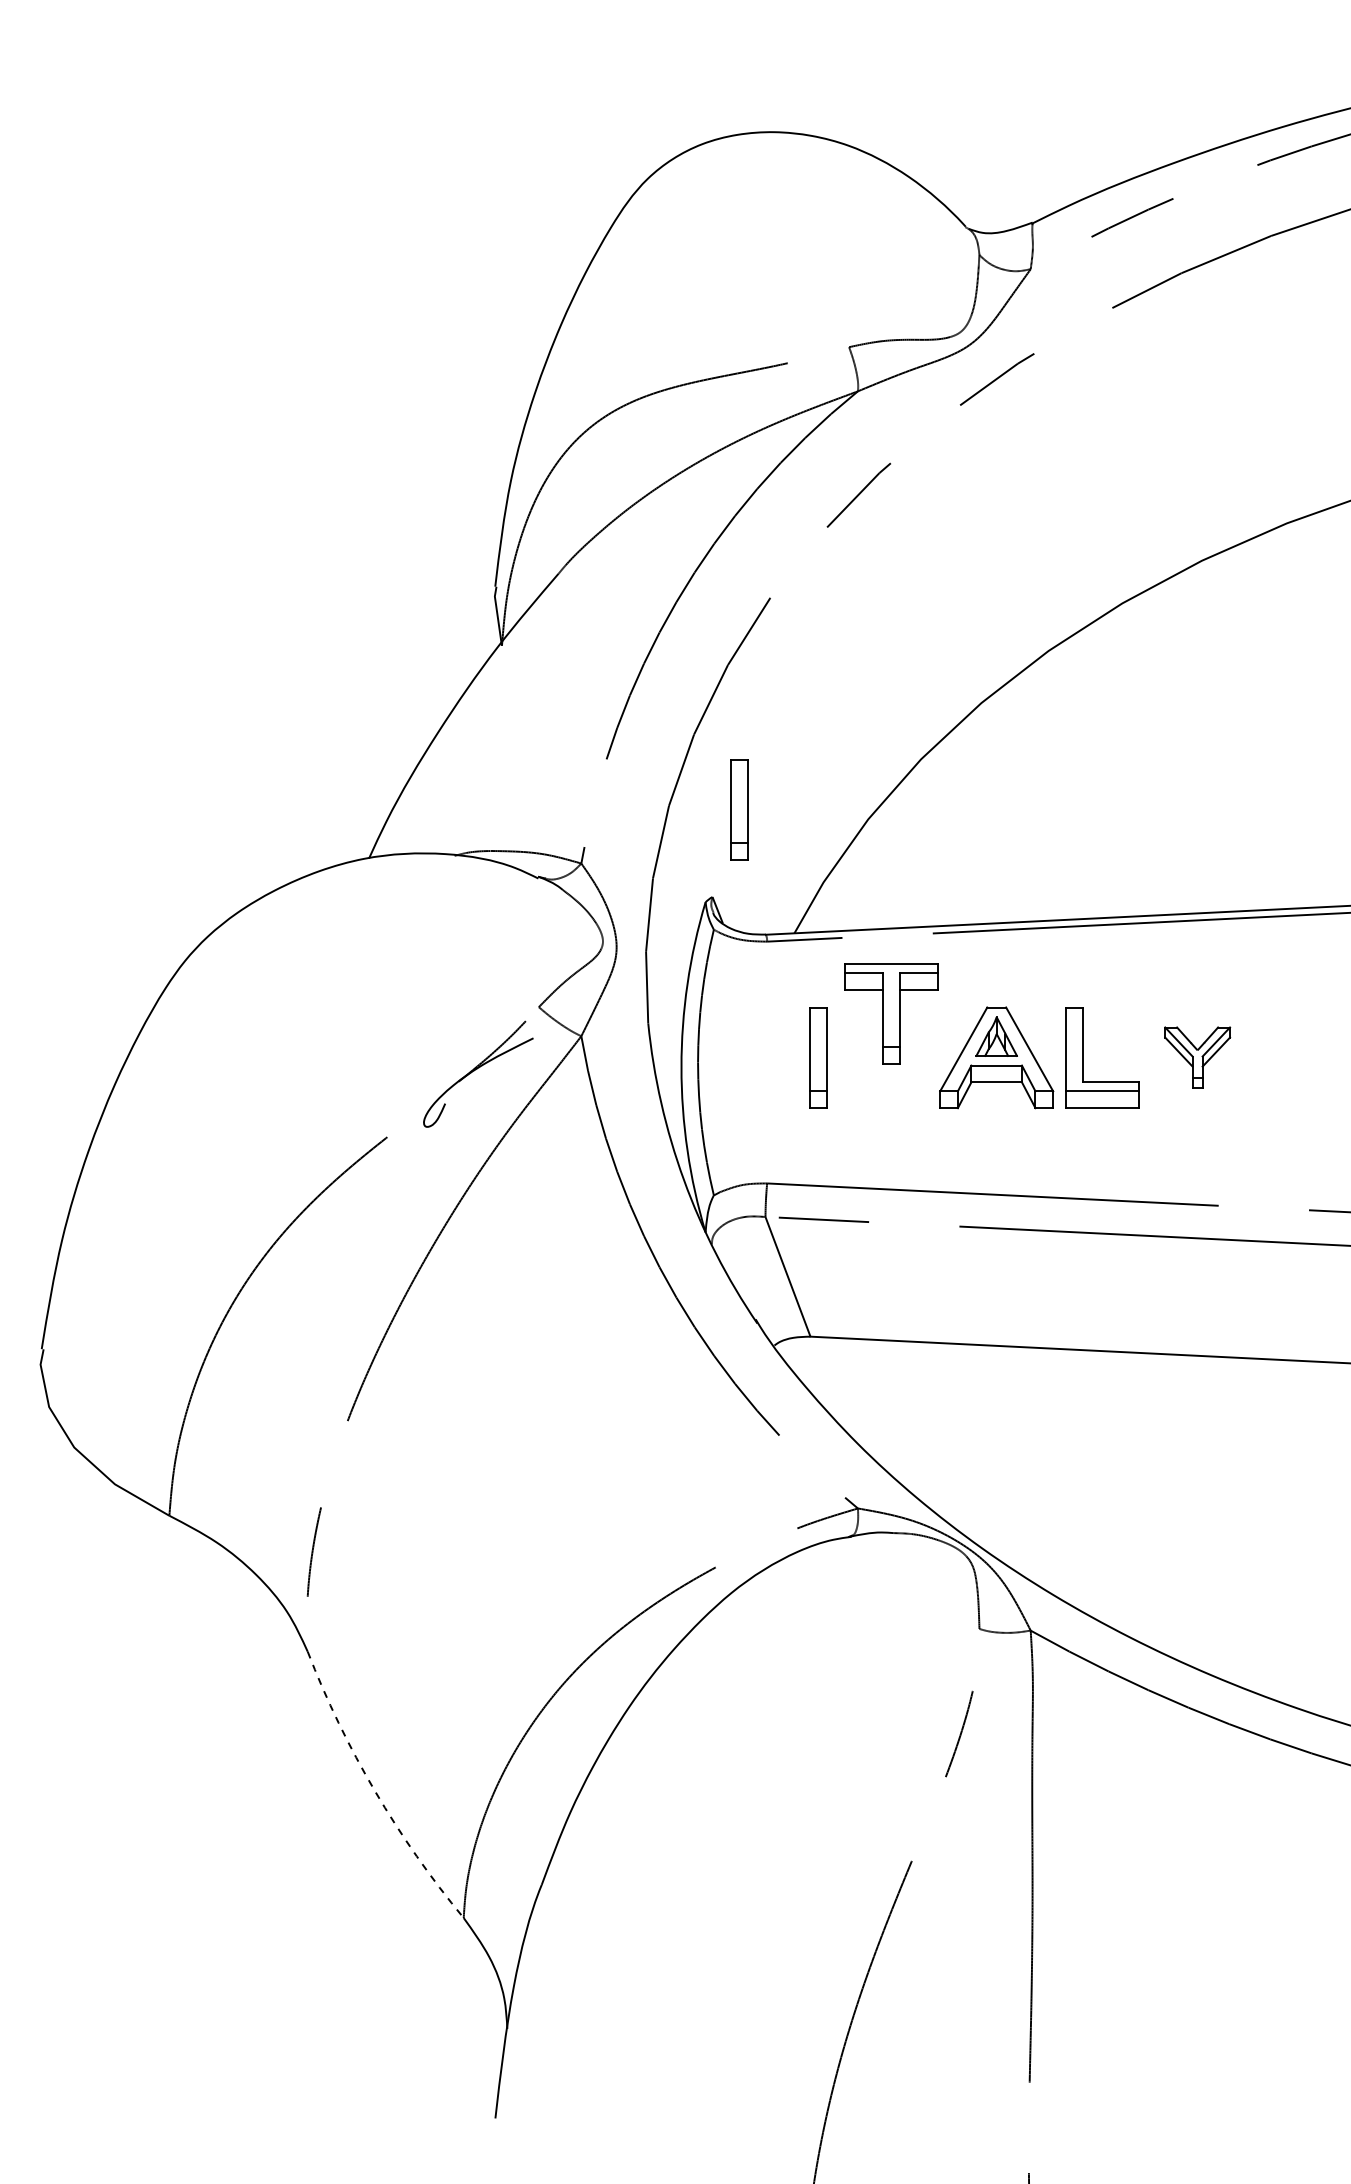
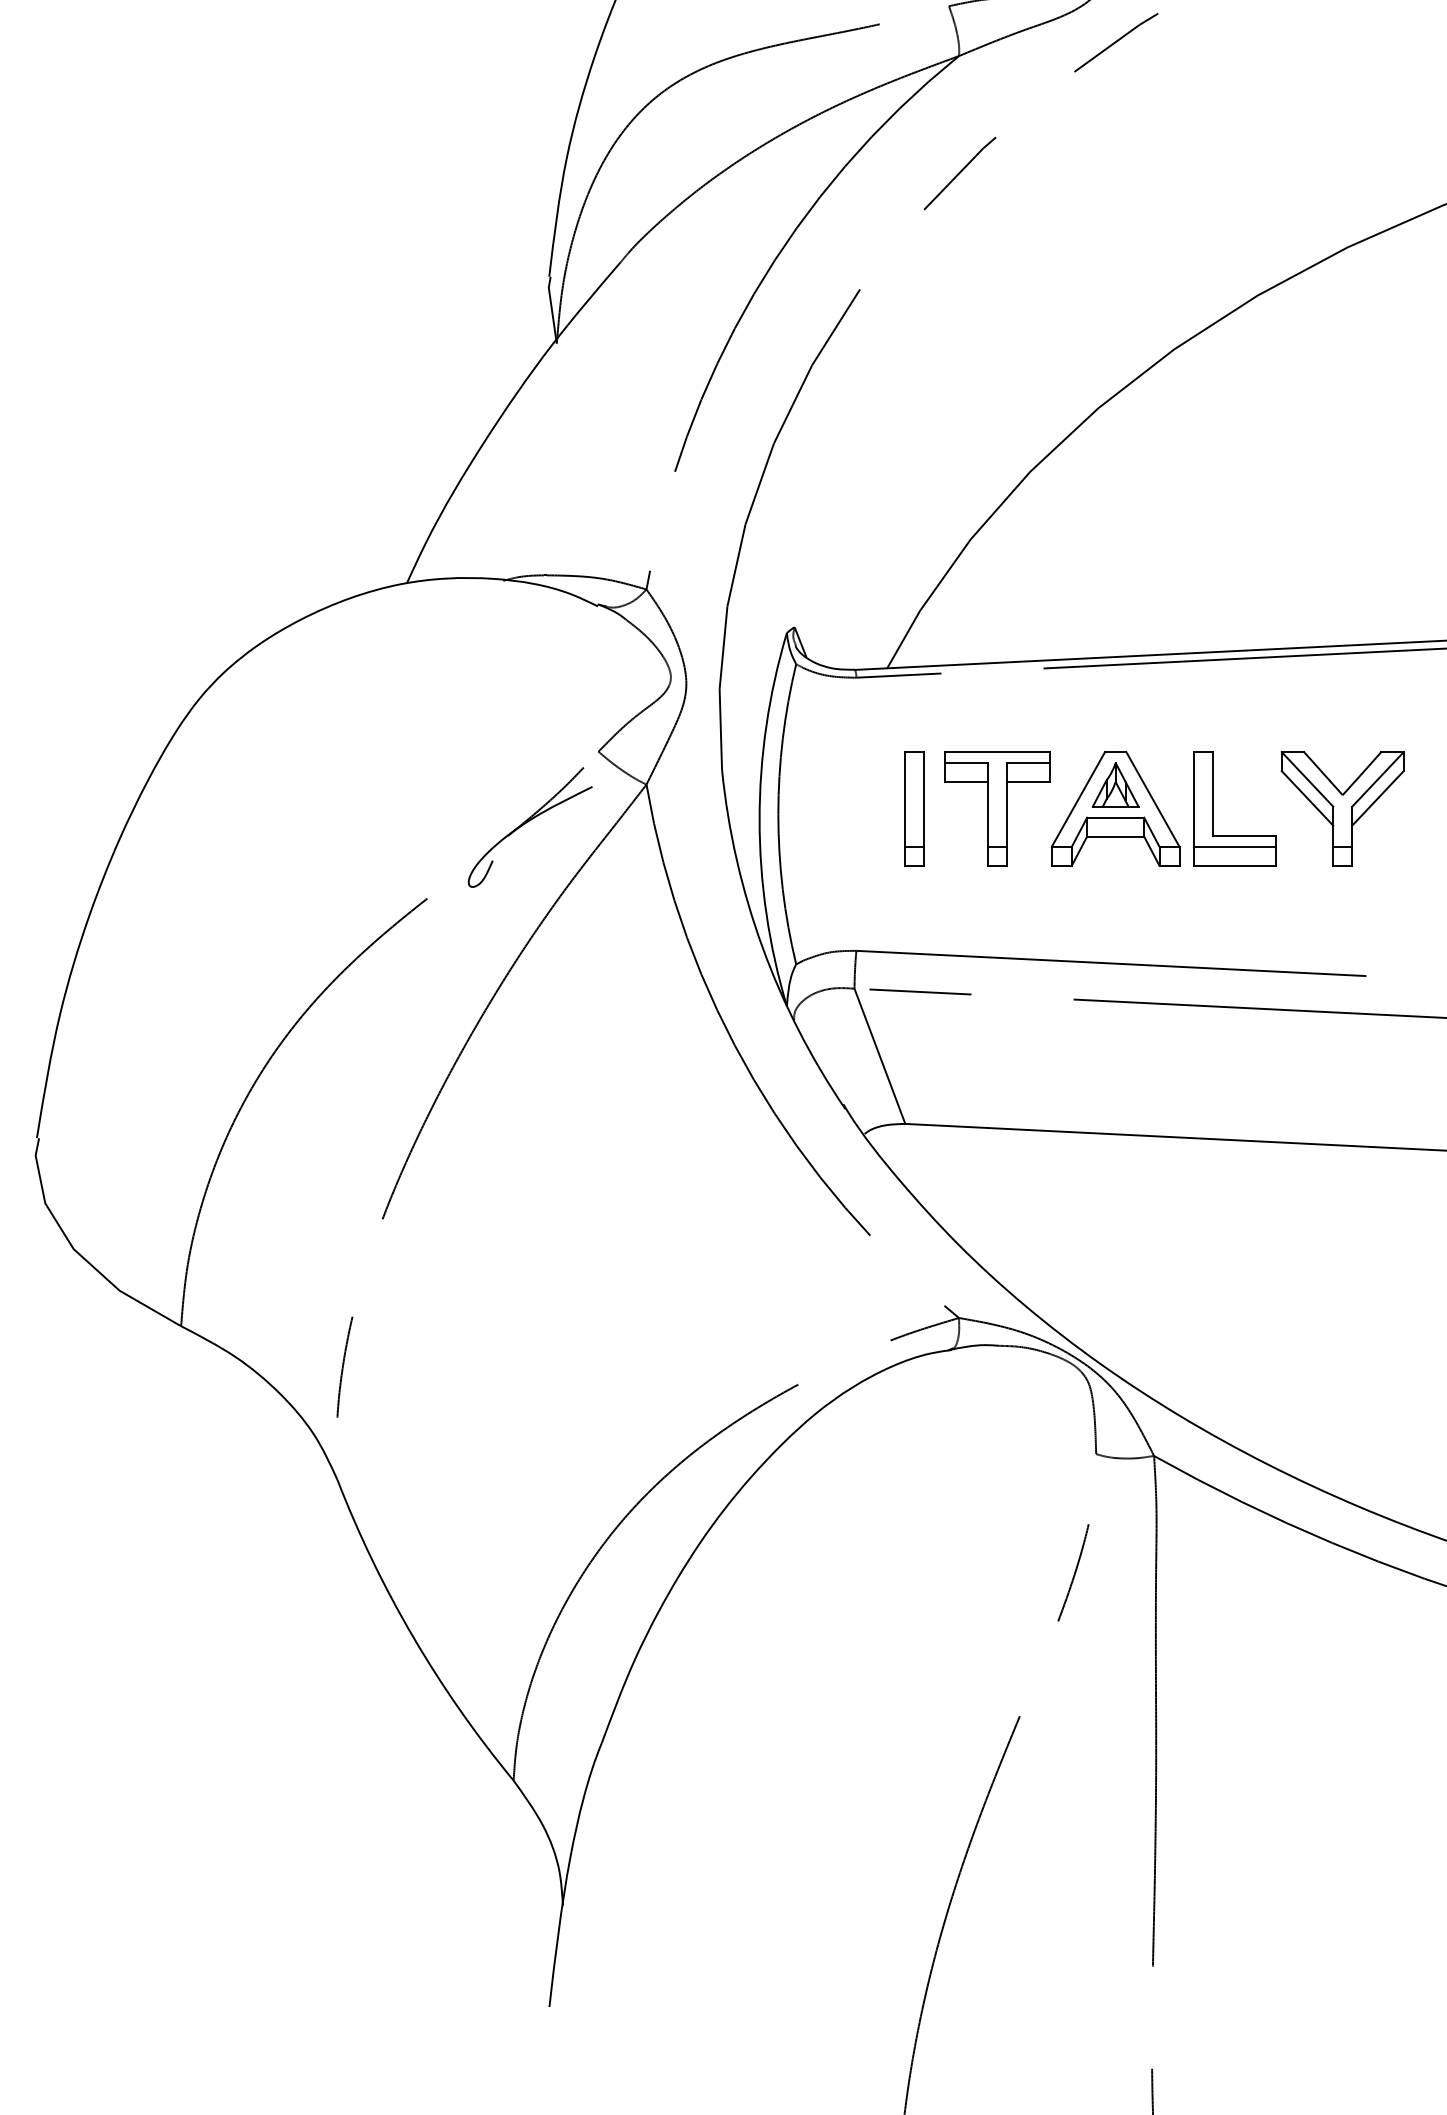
part: (739, 809) -> (825, 528), removed
part: (891, 1013) -> (996, 808), moved
part: (1197, 1057) -> (1342, 808), size x1.67
arc: (375, 1791) -> (413, 1637), dashed -> solid

